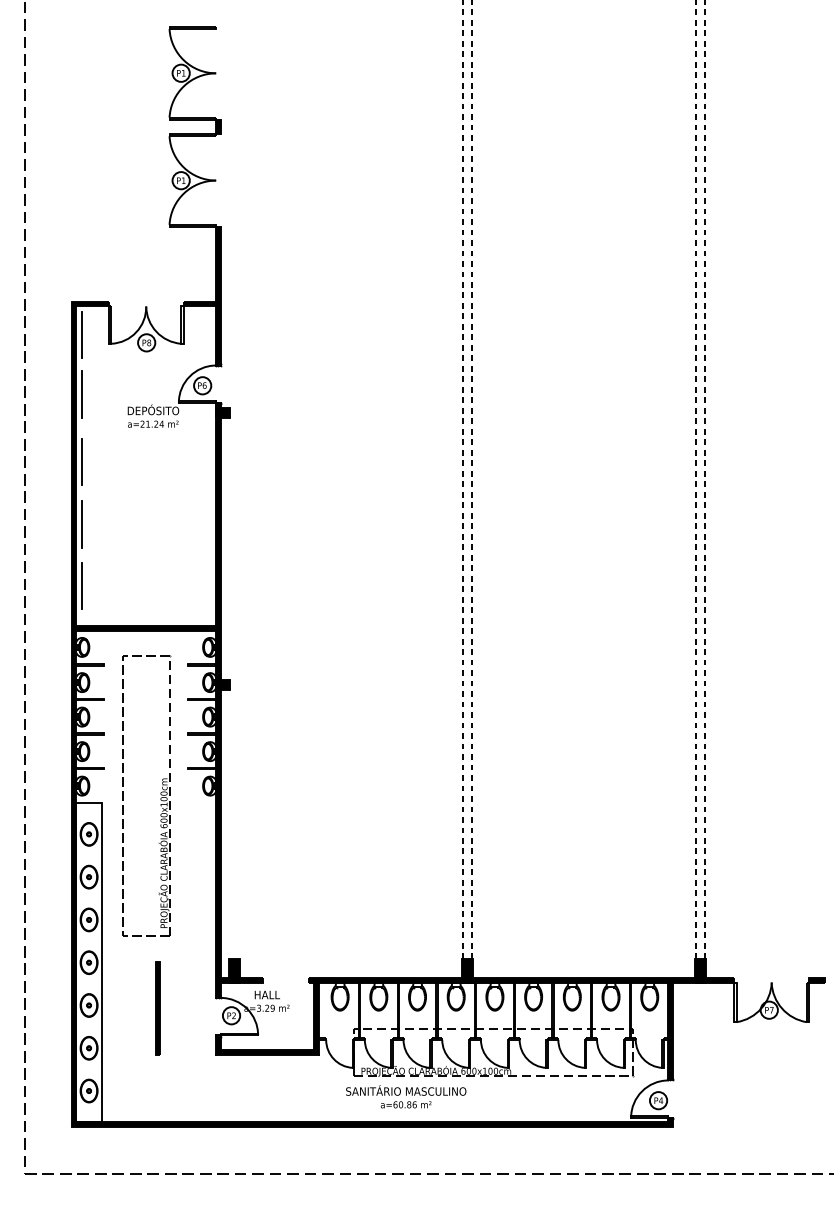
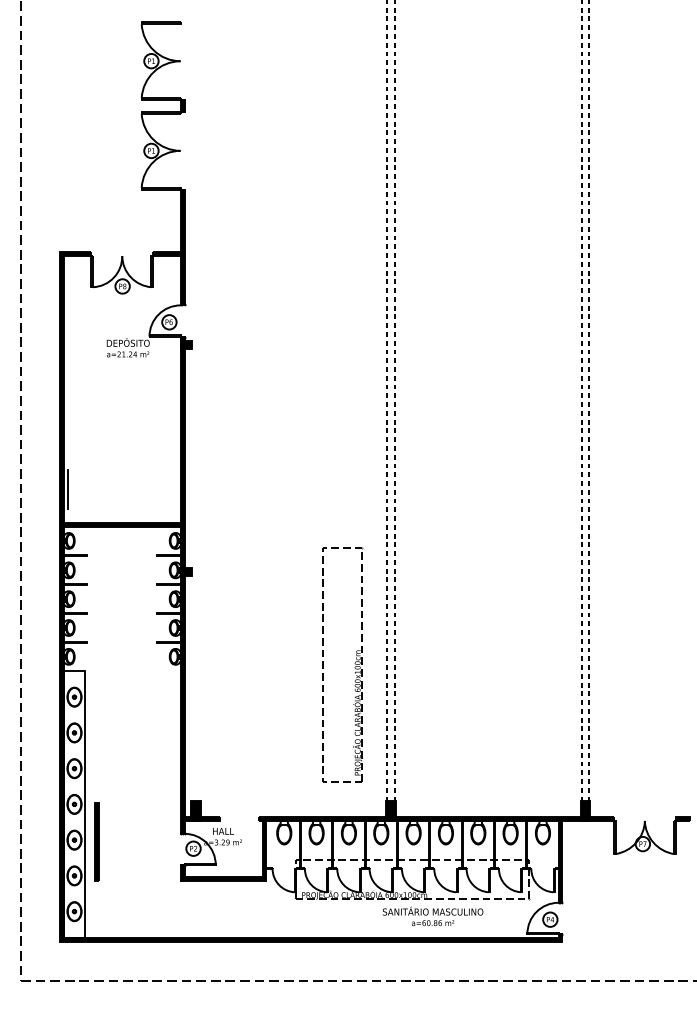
line: (81, 334) -> (68, 279), removed
line: (81, 394) -> (68, 329), removed
line: (81, 461) -> (68, 385), removed
line: (81, 523) -> (68, 437), removed
part: (160, 794) -> (354, 663), moved
part: (157, 1008) -> (96, 842), moved
text: (406, 1096) -> (433, 916), moved

